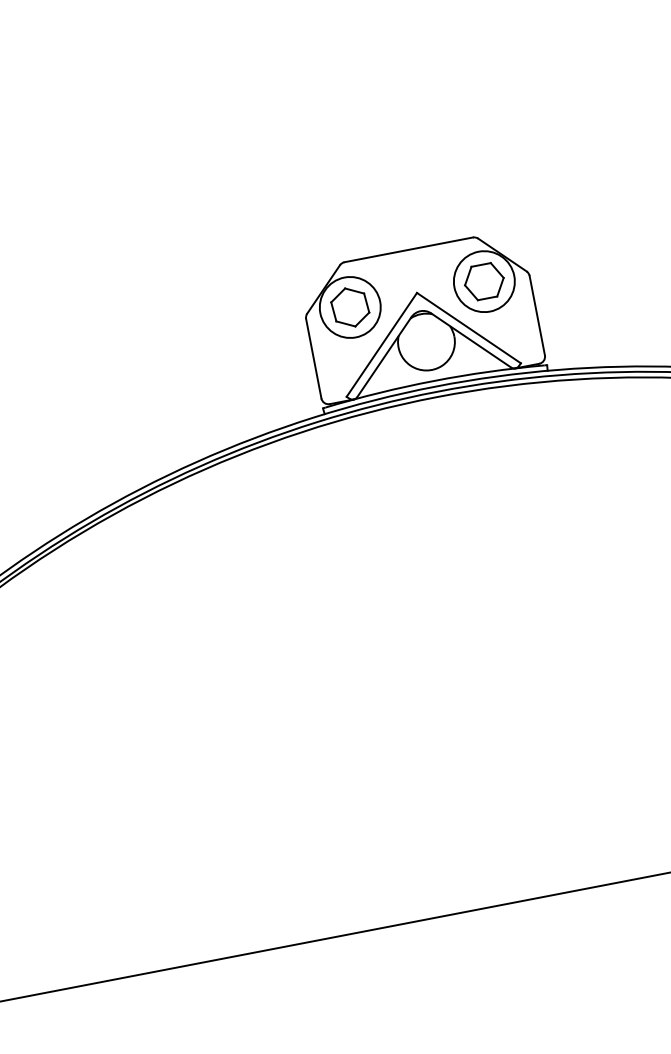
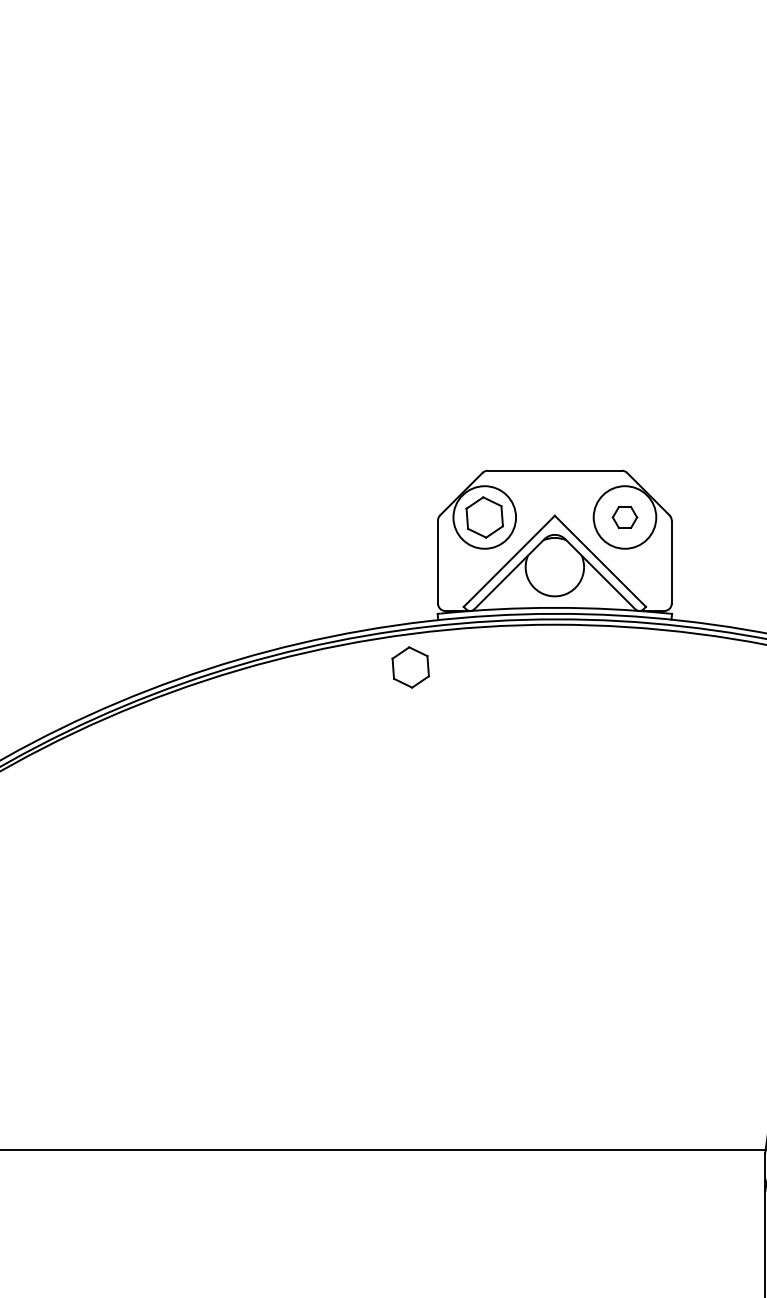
part: (483, 281) -> (624, 517), size x0.6
part: (306, 464) -> (410, 667), added

